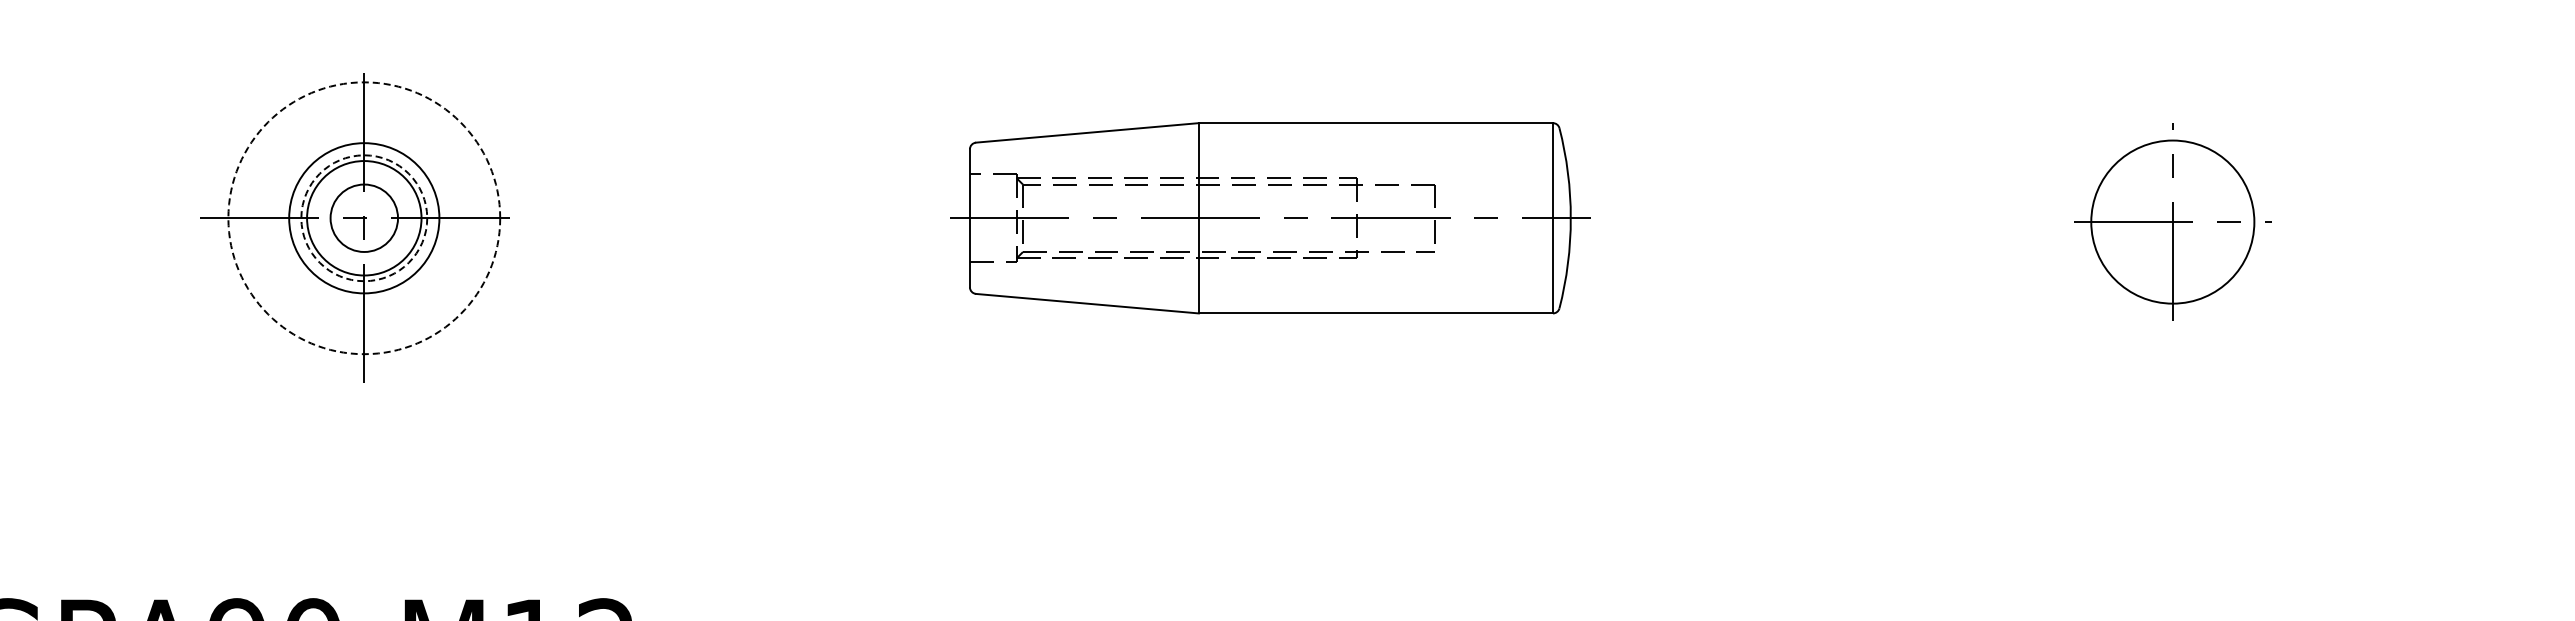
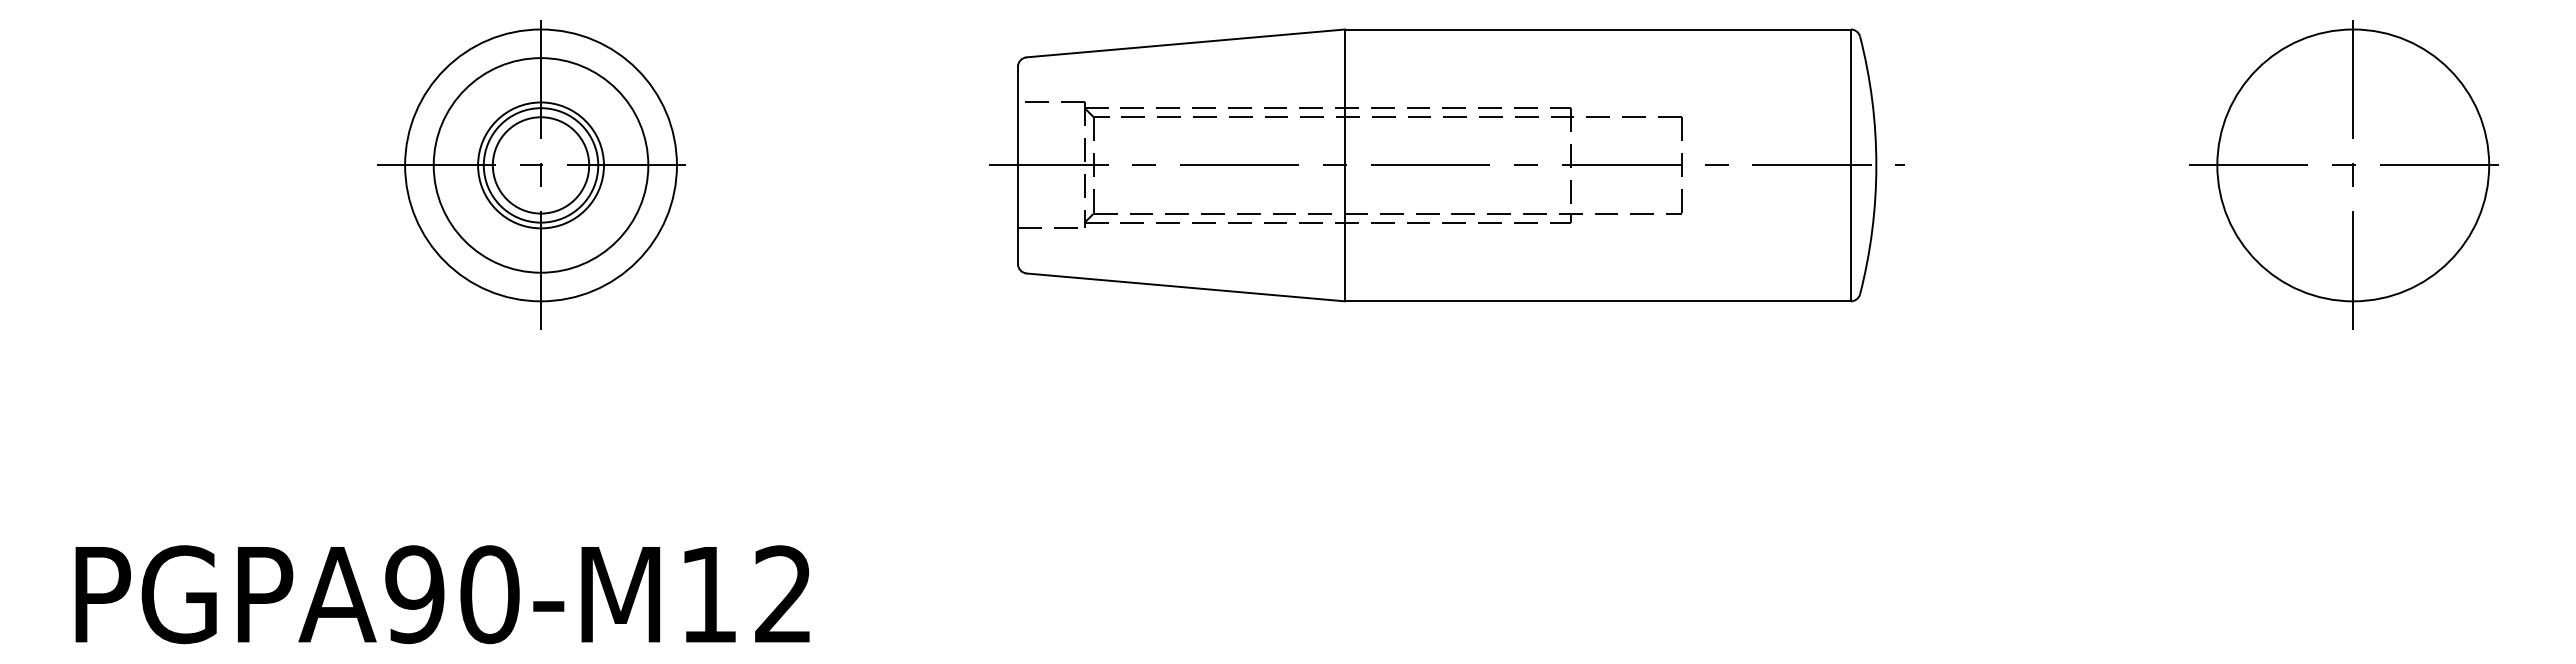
circle: (363, 218) -> (540, 165), dashed -> solid
circle: (363, 218) -> (540, 165), dashed -> solid
circle: (363, 218) -> (540, 165), size x1.43
circle: (363, 218) -> (540, 165), size x1.43
part: (1269, 218) -> (1446, 165), size x1.43
part: (2166, 227) -> (2343, 174), size x1.67

